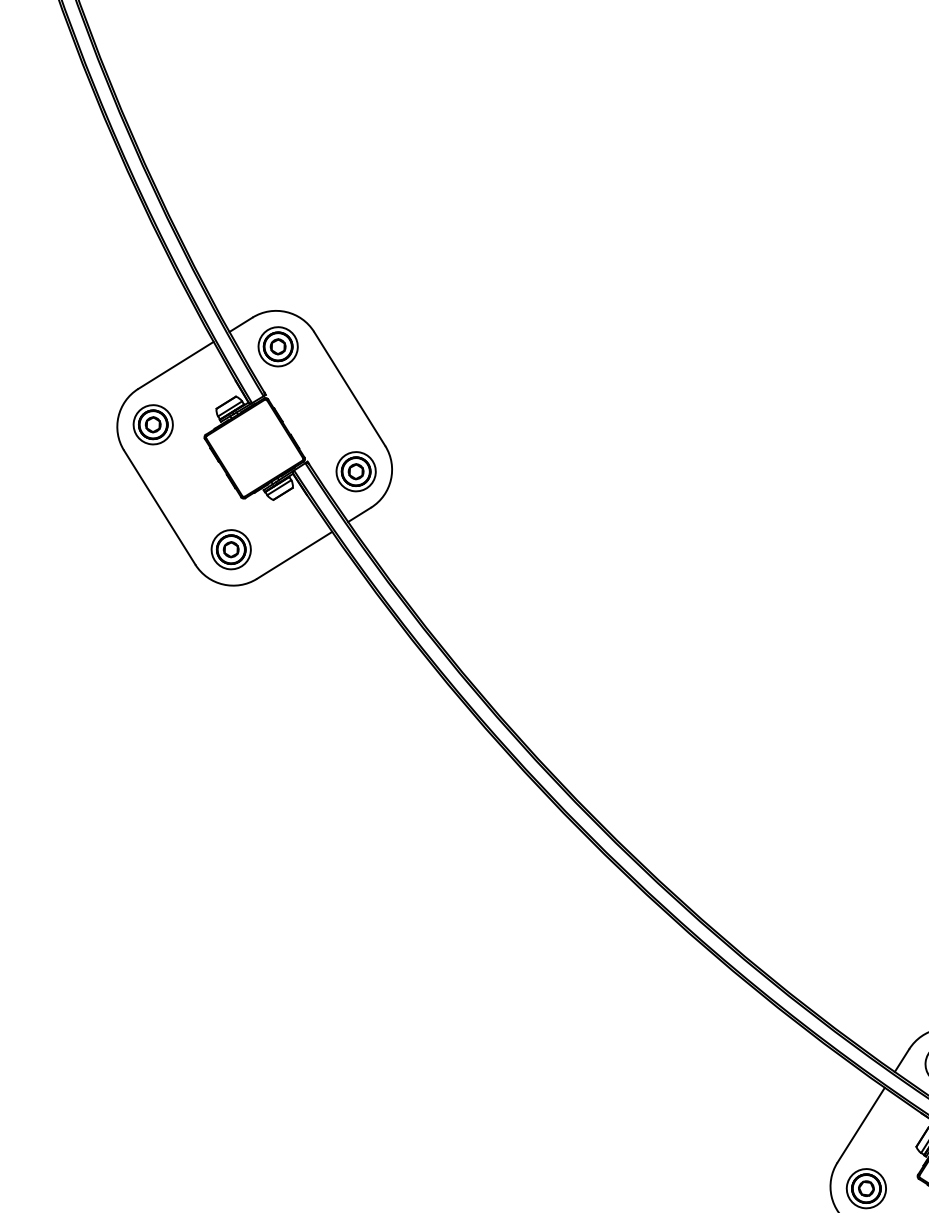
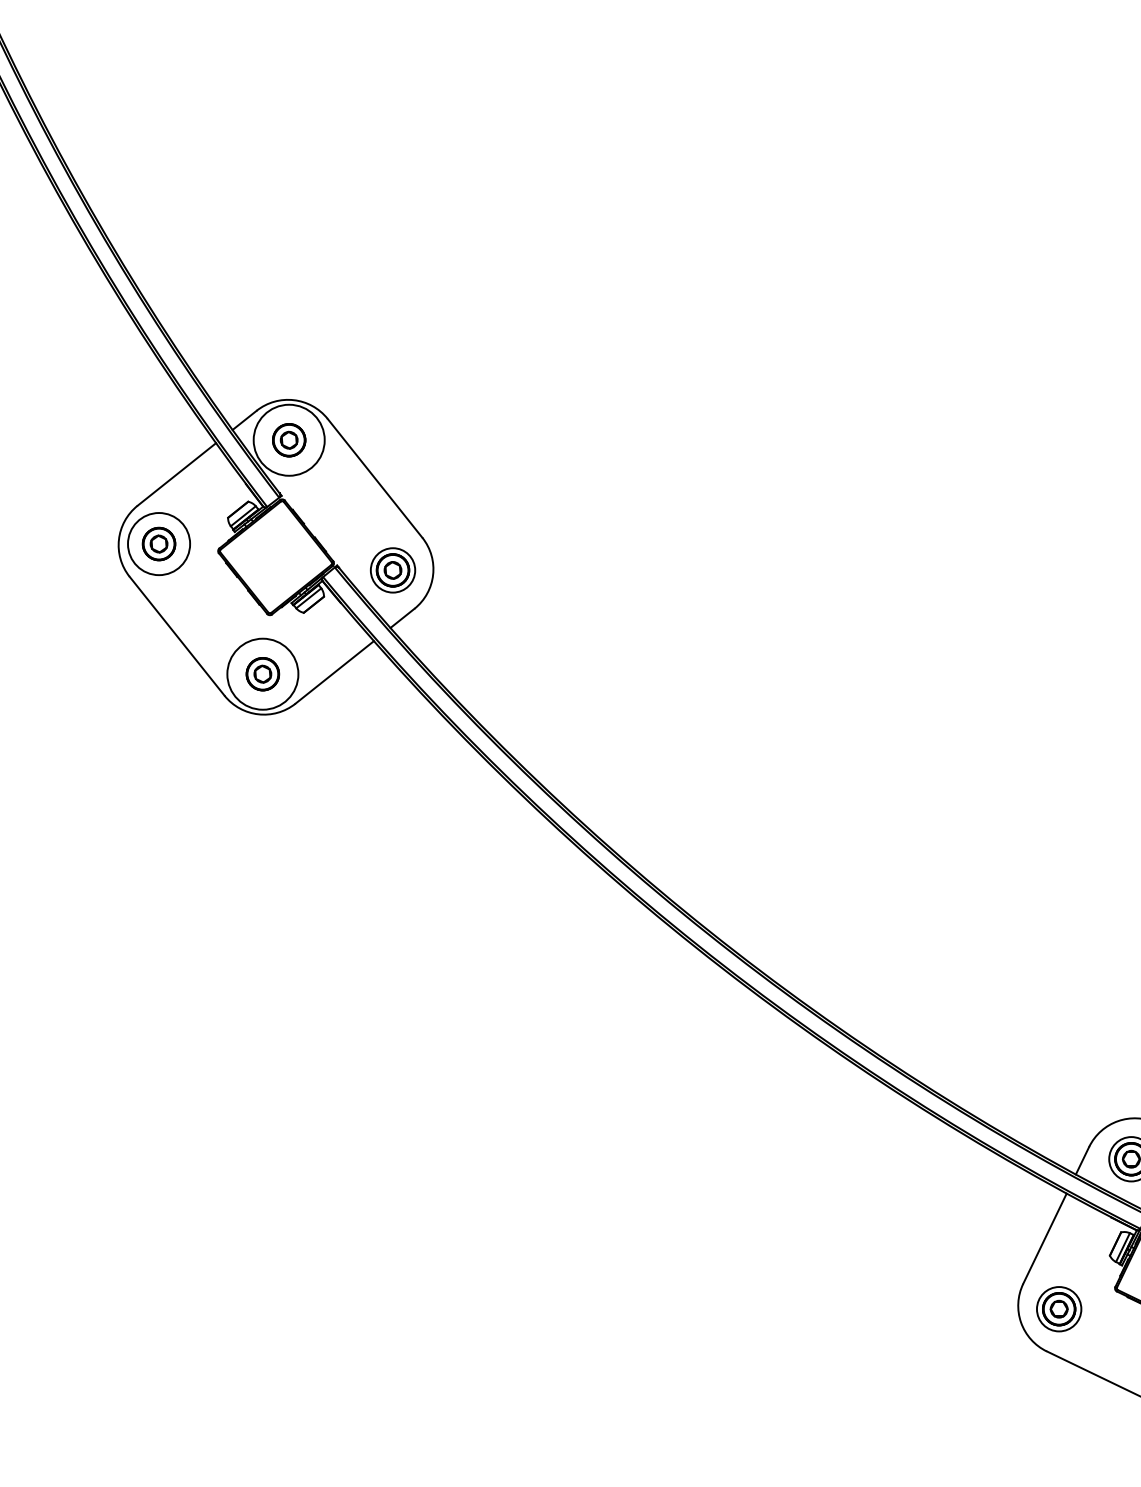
circle: (278, 347) -> (289, 440), size x1.6
circle: (152, 424) -> (158, 543), size x1.4
circle: (230, 549) -> (262, 674), size x1.6

